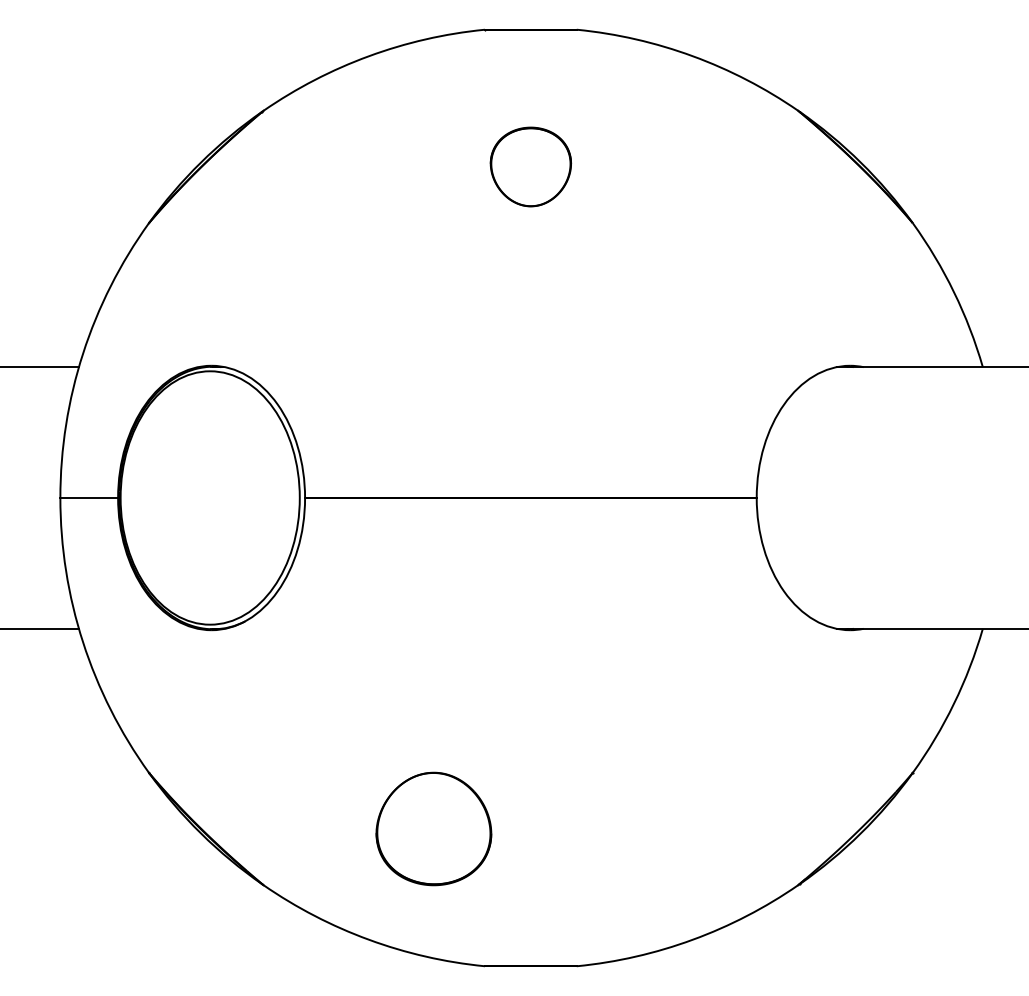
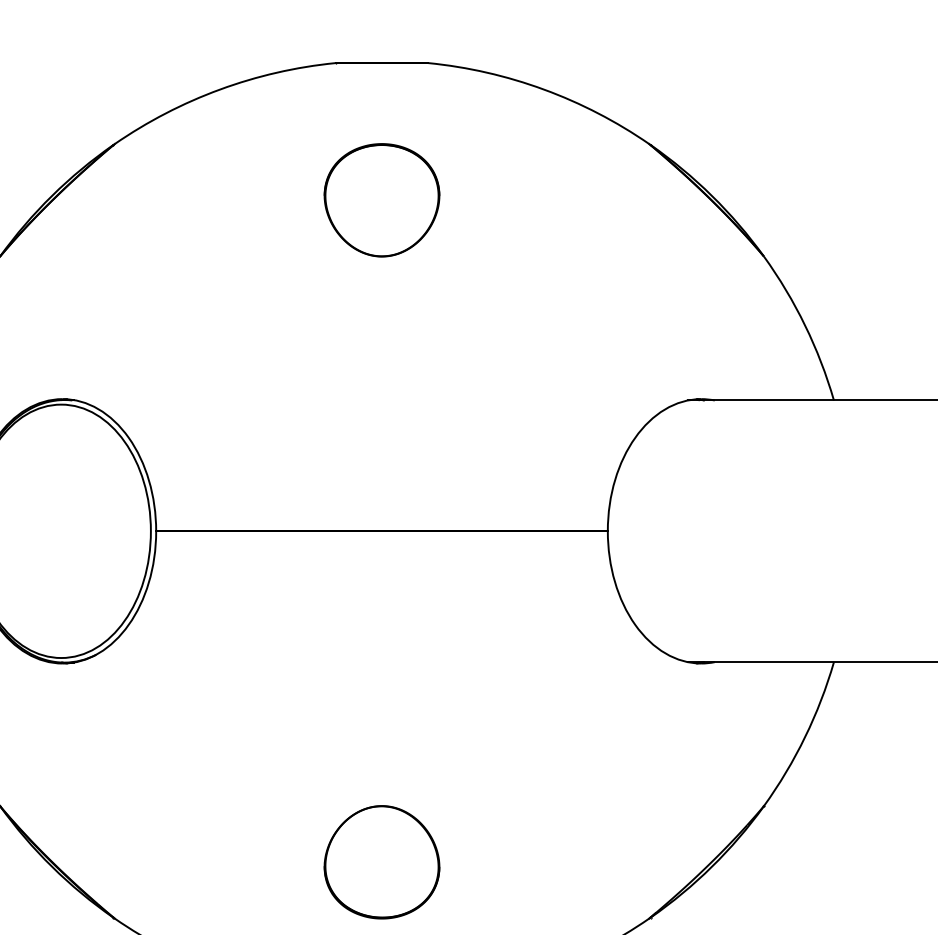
part: (530, 166) -> (381, 199), size x1.43
part: (433, 828) -> (381, 861), moved

